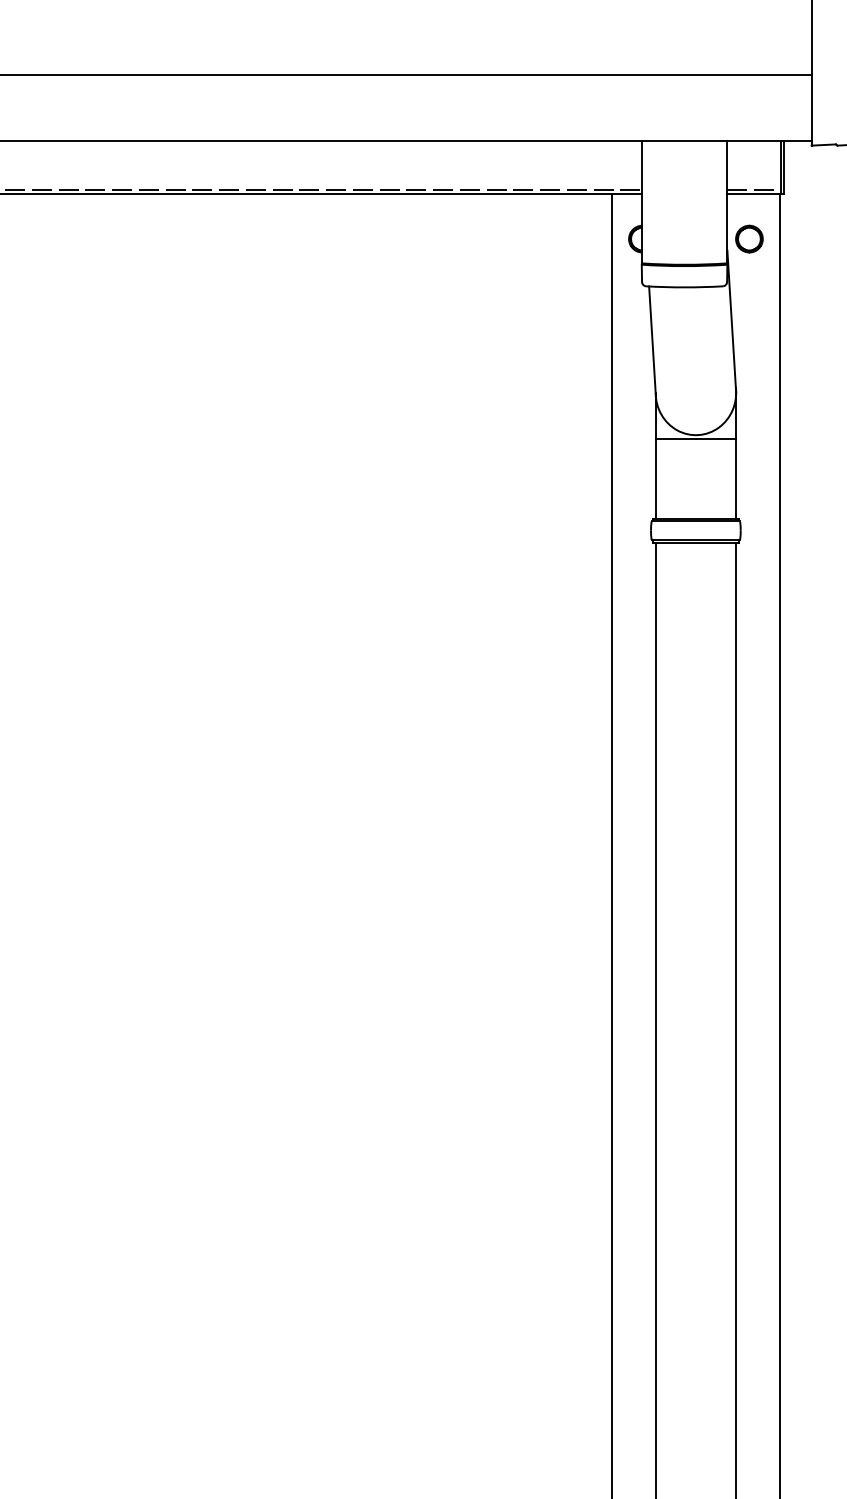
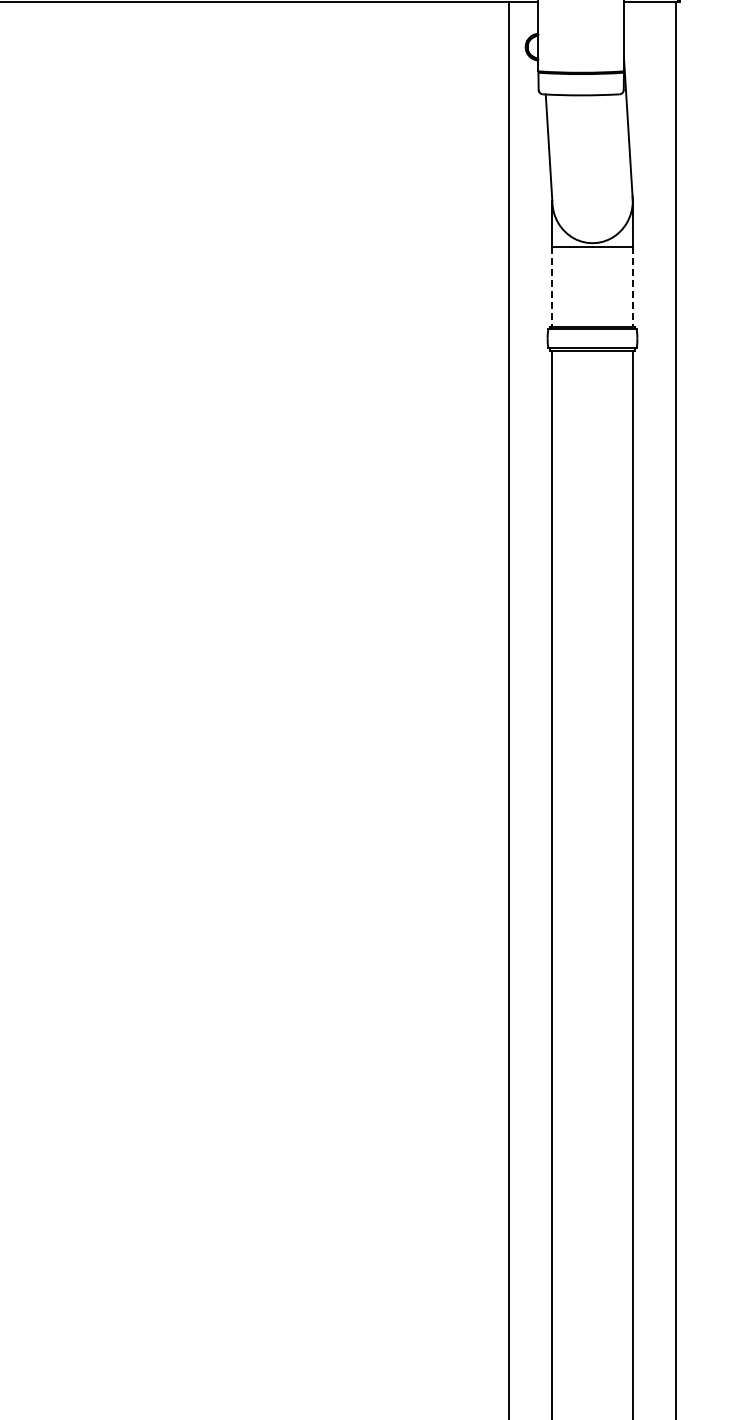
part: (749, 238) -> (646, 46), removed
line: (655, 478) -> (552, 286), solid -> dashed
line: (736, 478) -> (633, 286), solid -> dashed

